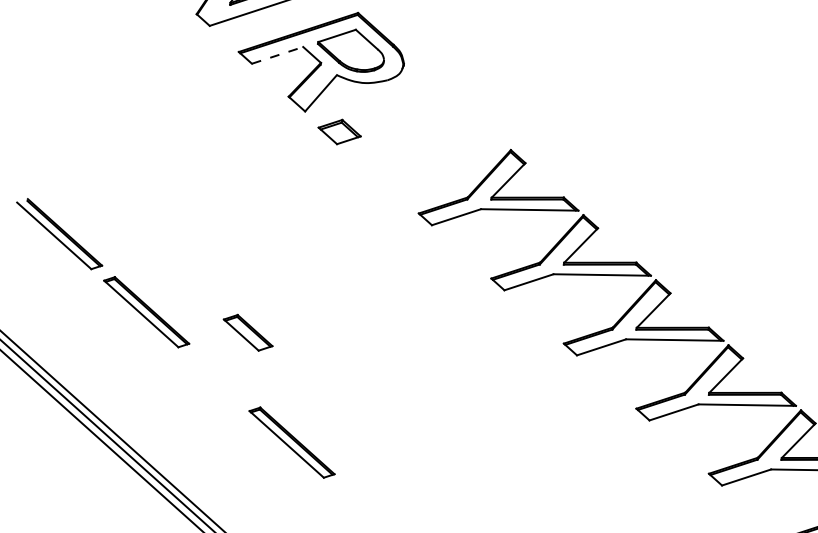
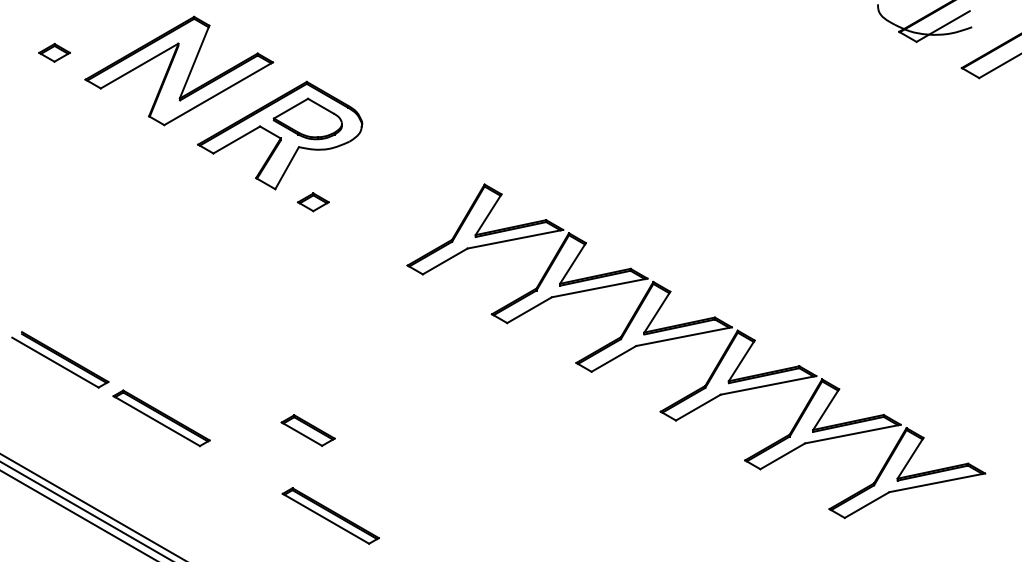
line: (277, 54) -> (236, 139), dashed -> solid
part: (339, 132) -> (313, 202), size x0.71
part: (247, 332) -> (307, 430), moved

